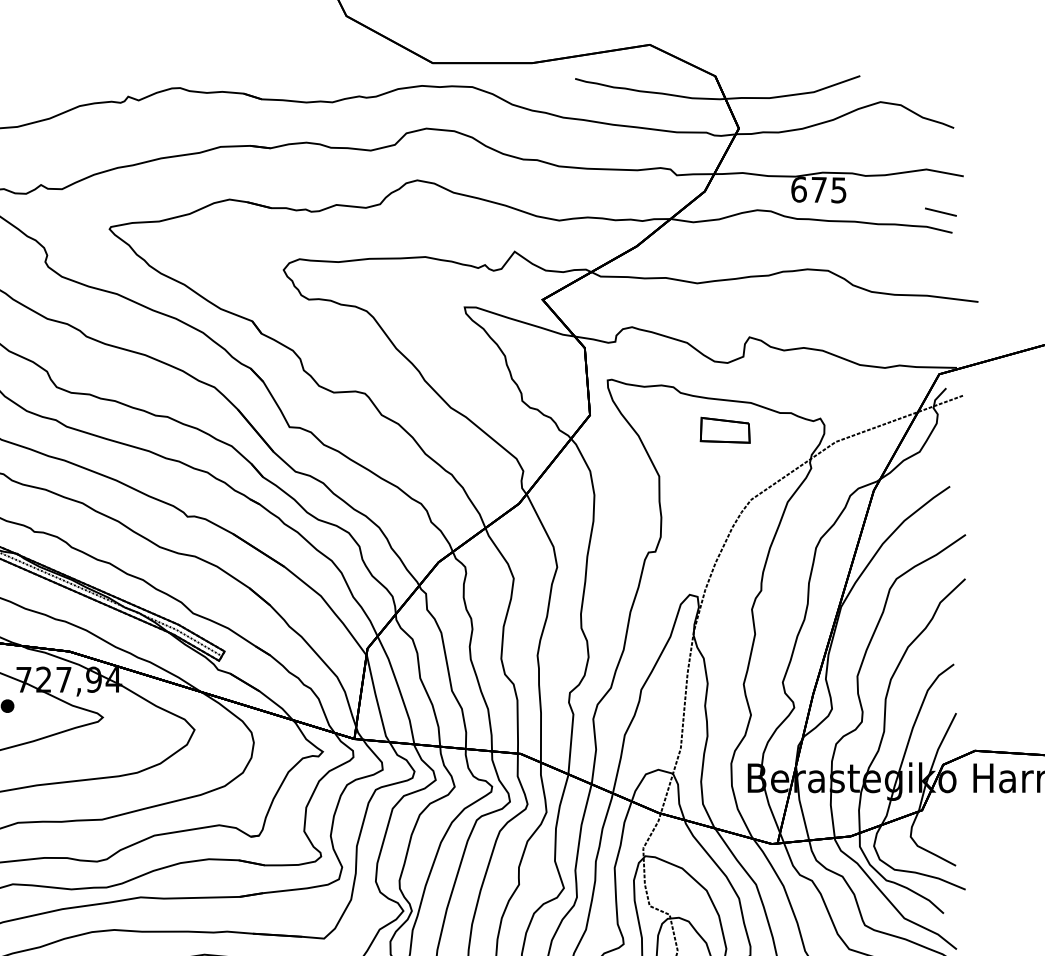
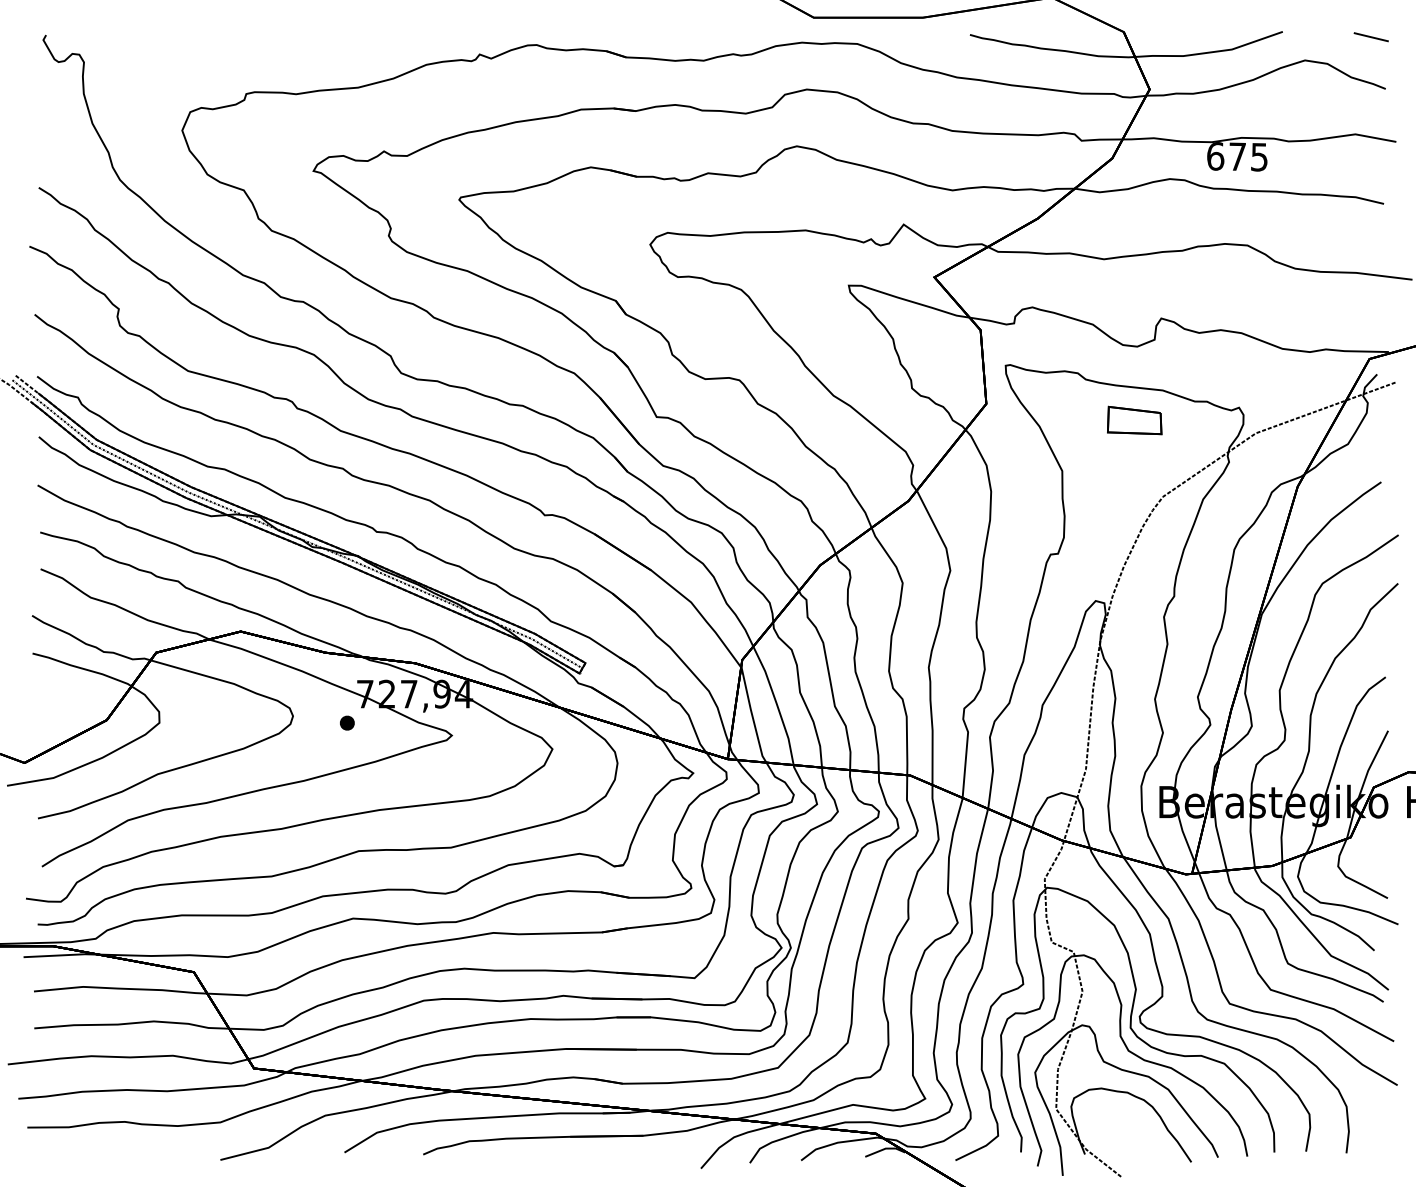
line: (940, 212) -> (1370, 37), moved

